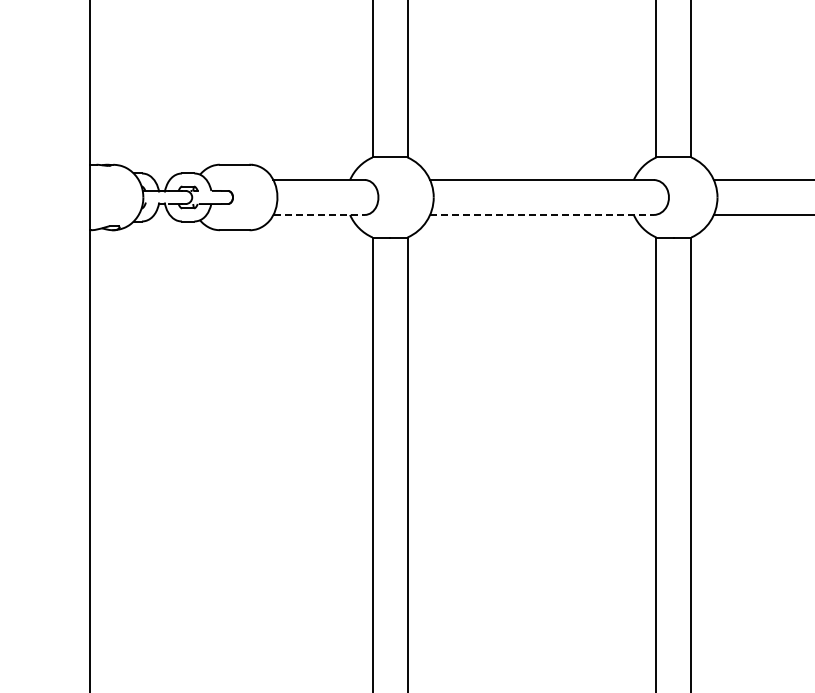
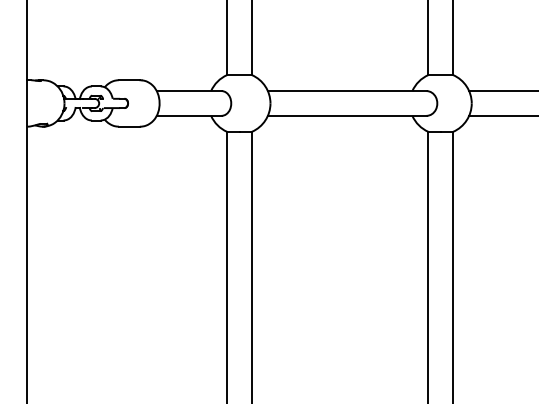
line: (319, 214) -> (189, 115), dashed -> solid
line: (542, 214) -> (347, 115), dashed -> solid

